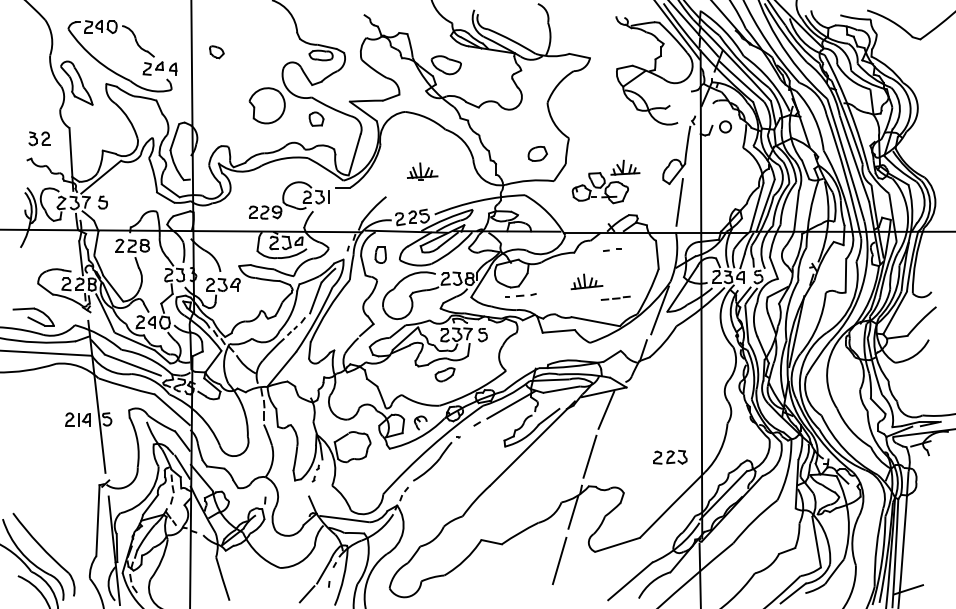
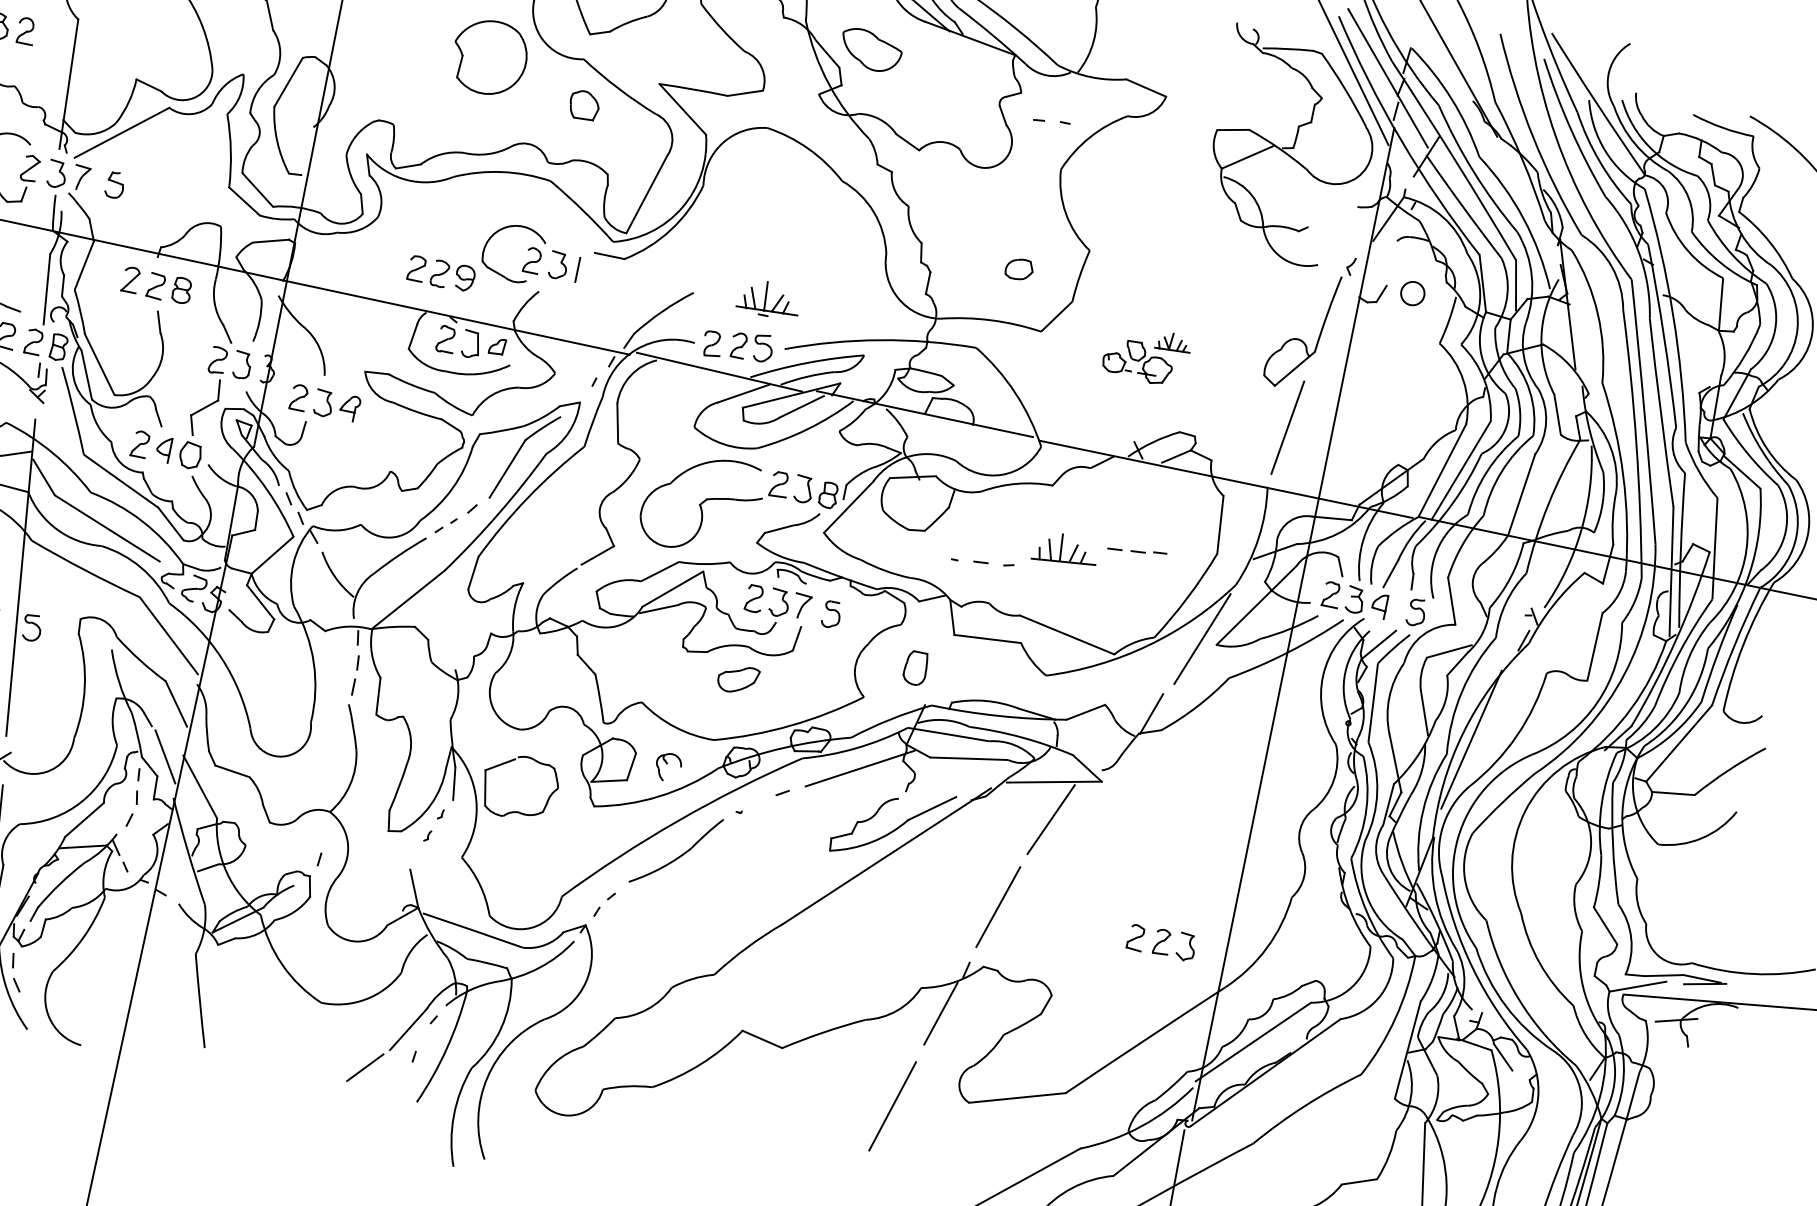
part: (537, 153) -> (1019, 268), size x0.7
part: (422, 171) -> (768, 299), moved
part: (605, 181) -> (1145, 353), size x0.6
part: (612, 249) -> (1052, 120), moved
part: (380, 254) -> (915, 666), moved
part: (520, 295) -> (981, 561), moved
part: (615, 297) -> (1137, 549), moved

